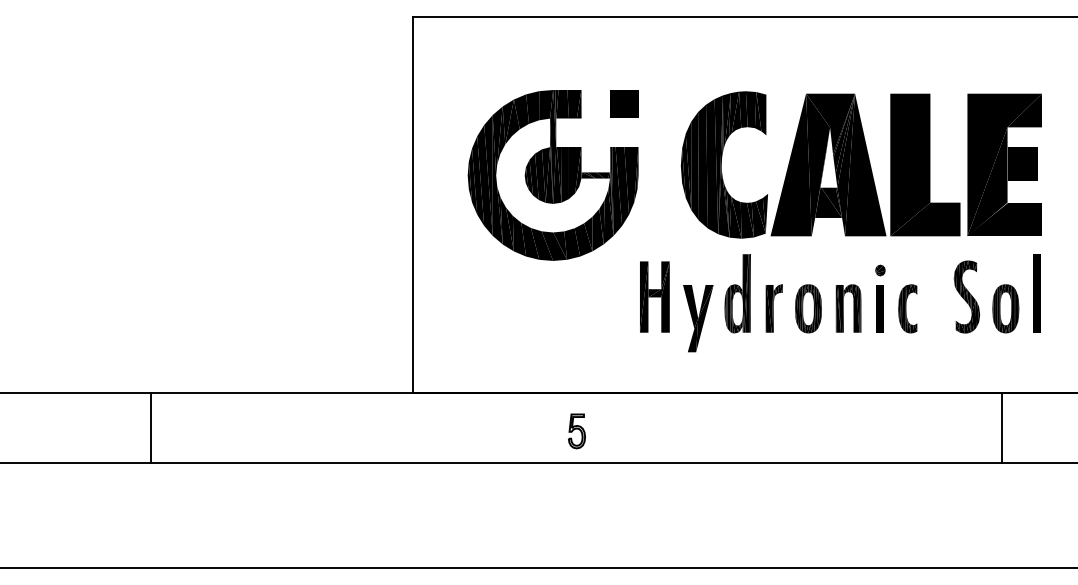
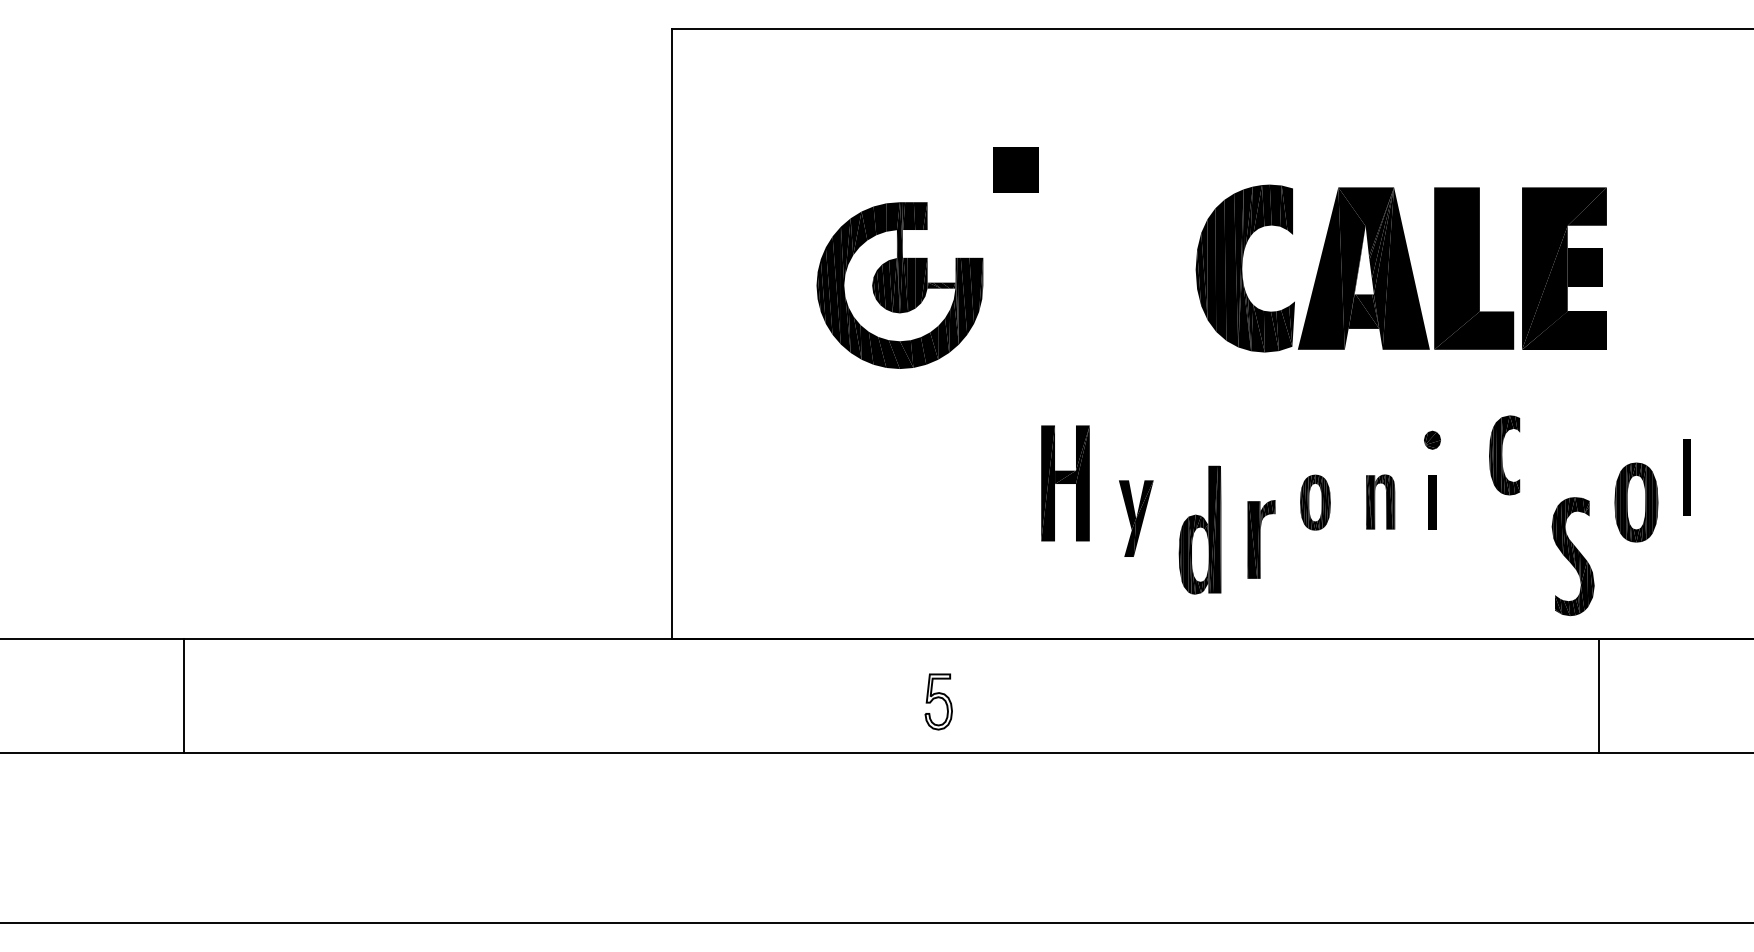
part: (860, 164) -> (1400, 267), size x0.7
part: (552, 175) -> (898, 285), size x0.6
part: (737, 293) -> (1199, 529), moved
part: (1036, 293) -> (1686, 477), size x0.6
part: (966, 296) -> (1572, 555), moved
part: (773, 308) -> (1260, 539), moved
part: (808, 308) -> (1315, 502), size x0.7
part: (848, 308) -> (1380, 502), size x0.7
part: (879, 308) -> (1430, 502), size x0.7
part: (907, 308) -> (1504, 454), moved
part: (698, 318) -> (1136, 518), size x0.7
line: (150, 427) -> (183, 695), moved
line: (1002, 427) -> (1600, 695), moved

